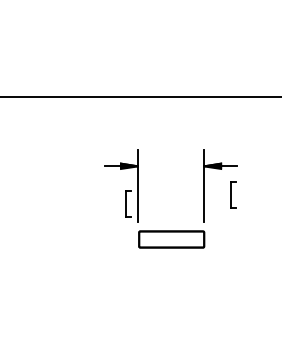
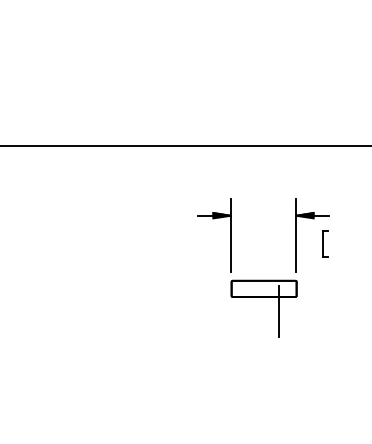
part: (128, 203) -> (220, 252), removed
line: (187, 261) -> (279, 310), added

